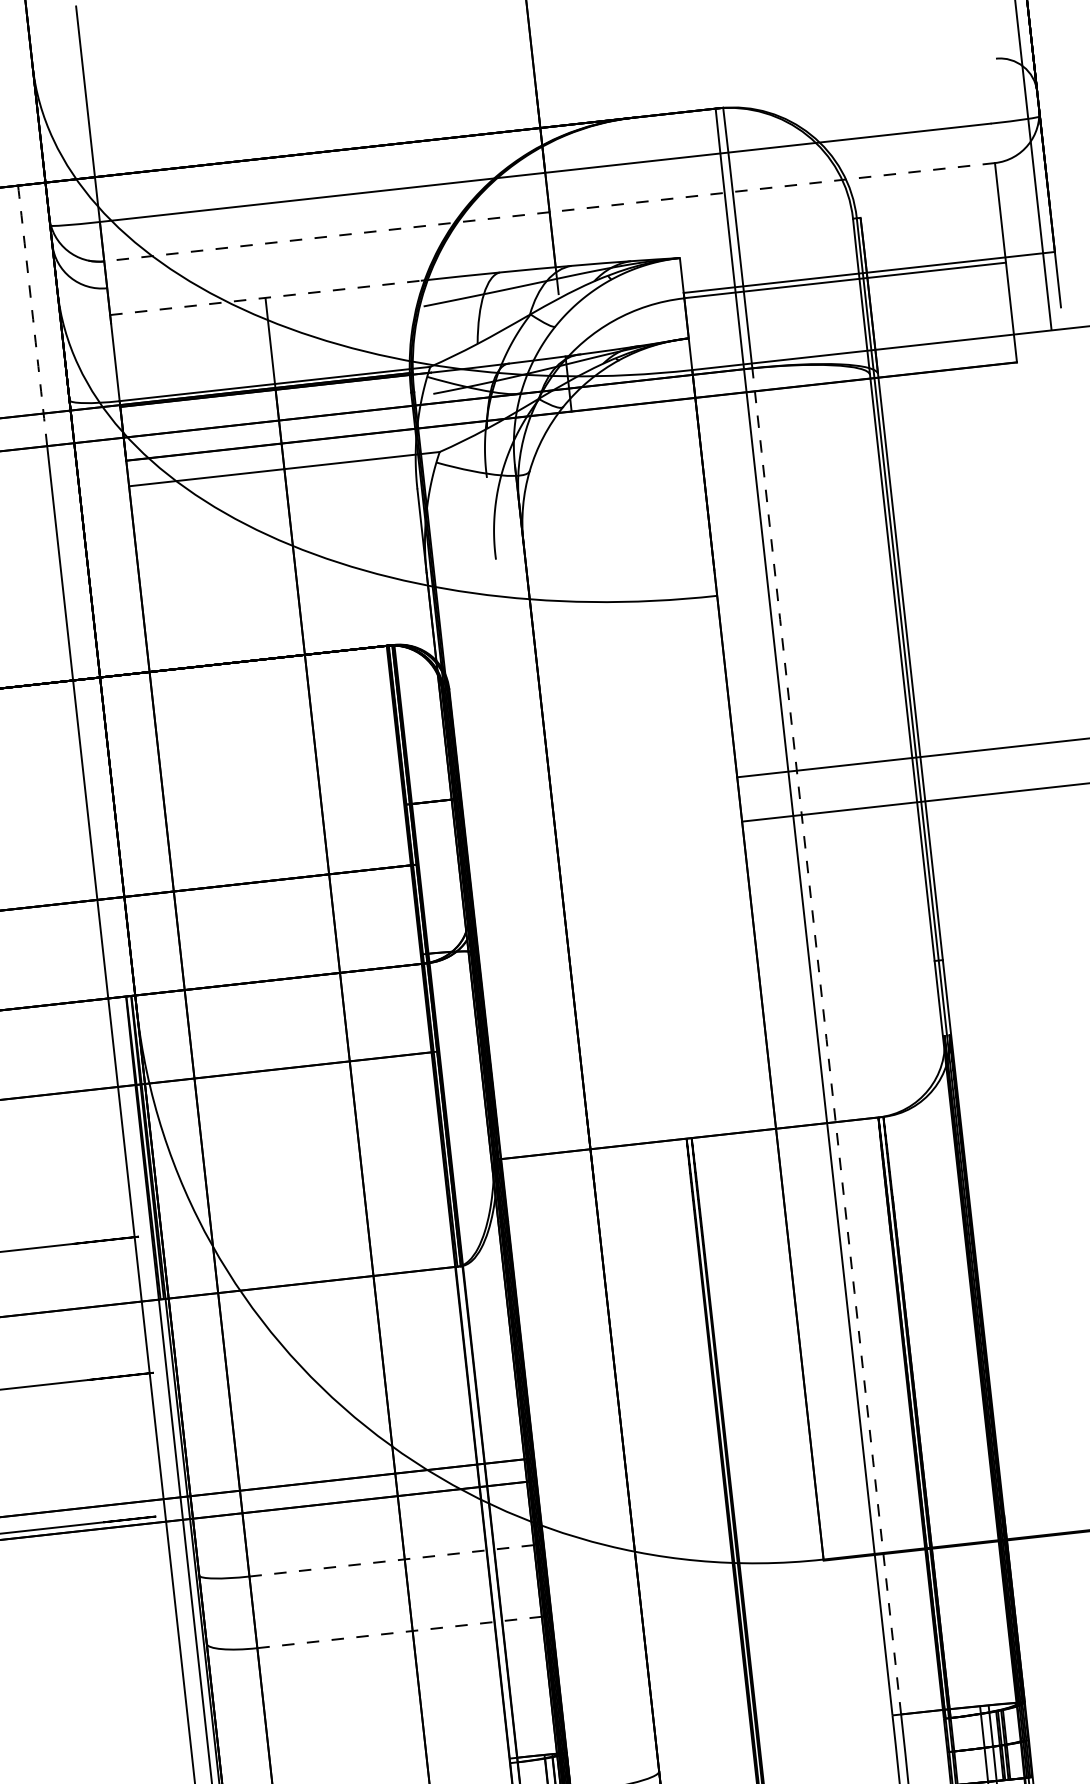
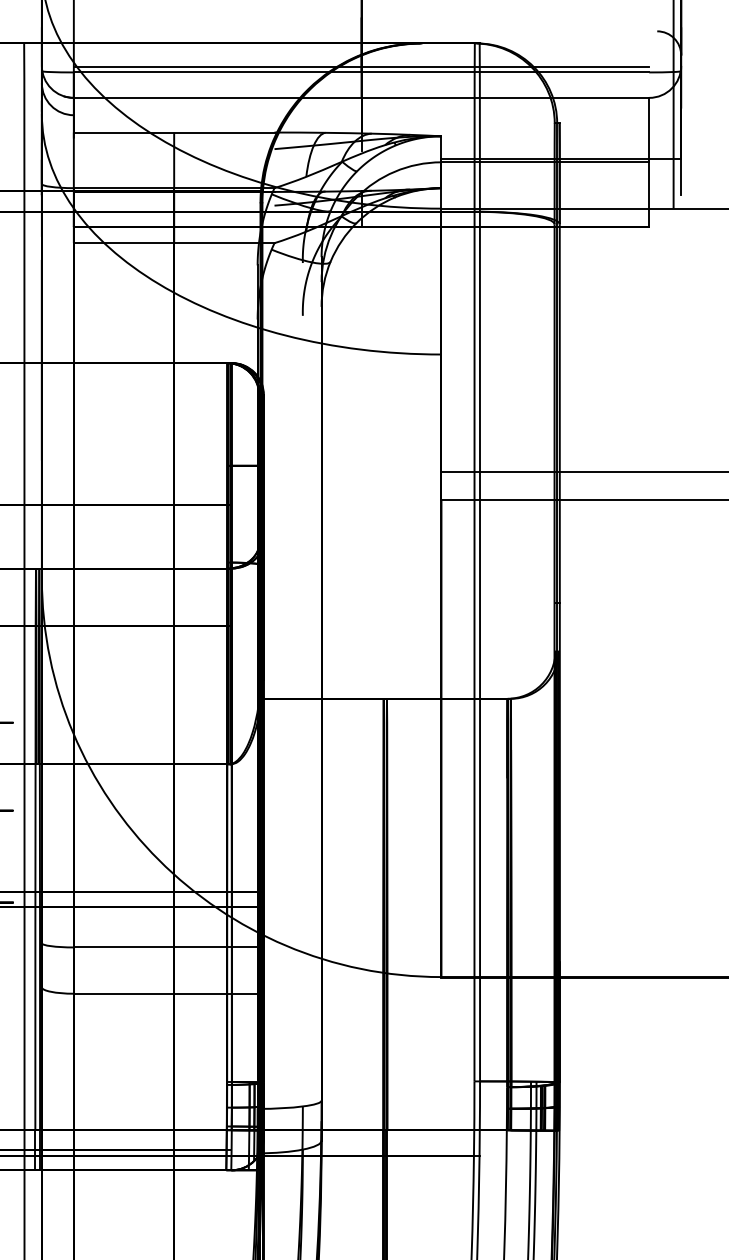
line: (544, 163) -> (361, 66), added
line: (549, 211) -> (361, 97), dashed -> solid
line: (265, 297) -> (174, 132), dashed -> solid
arc: (31, 298) -> (24, 116), dashed -> solid
arc: (827, 1039) -> (480, 645), dashed -> solid
line: (391, 1560) -> (165, 947), dashed -> solid
line: (399, 1632) -> (165, 993), dashed -> solid

